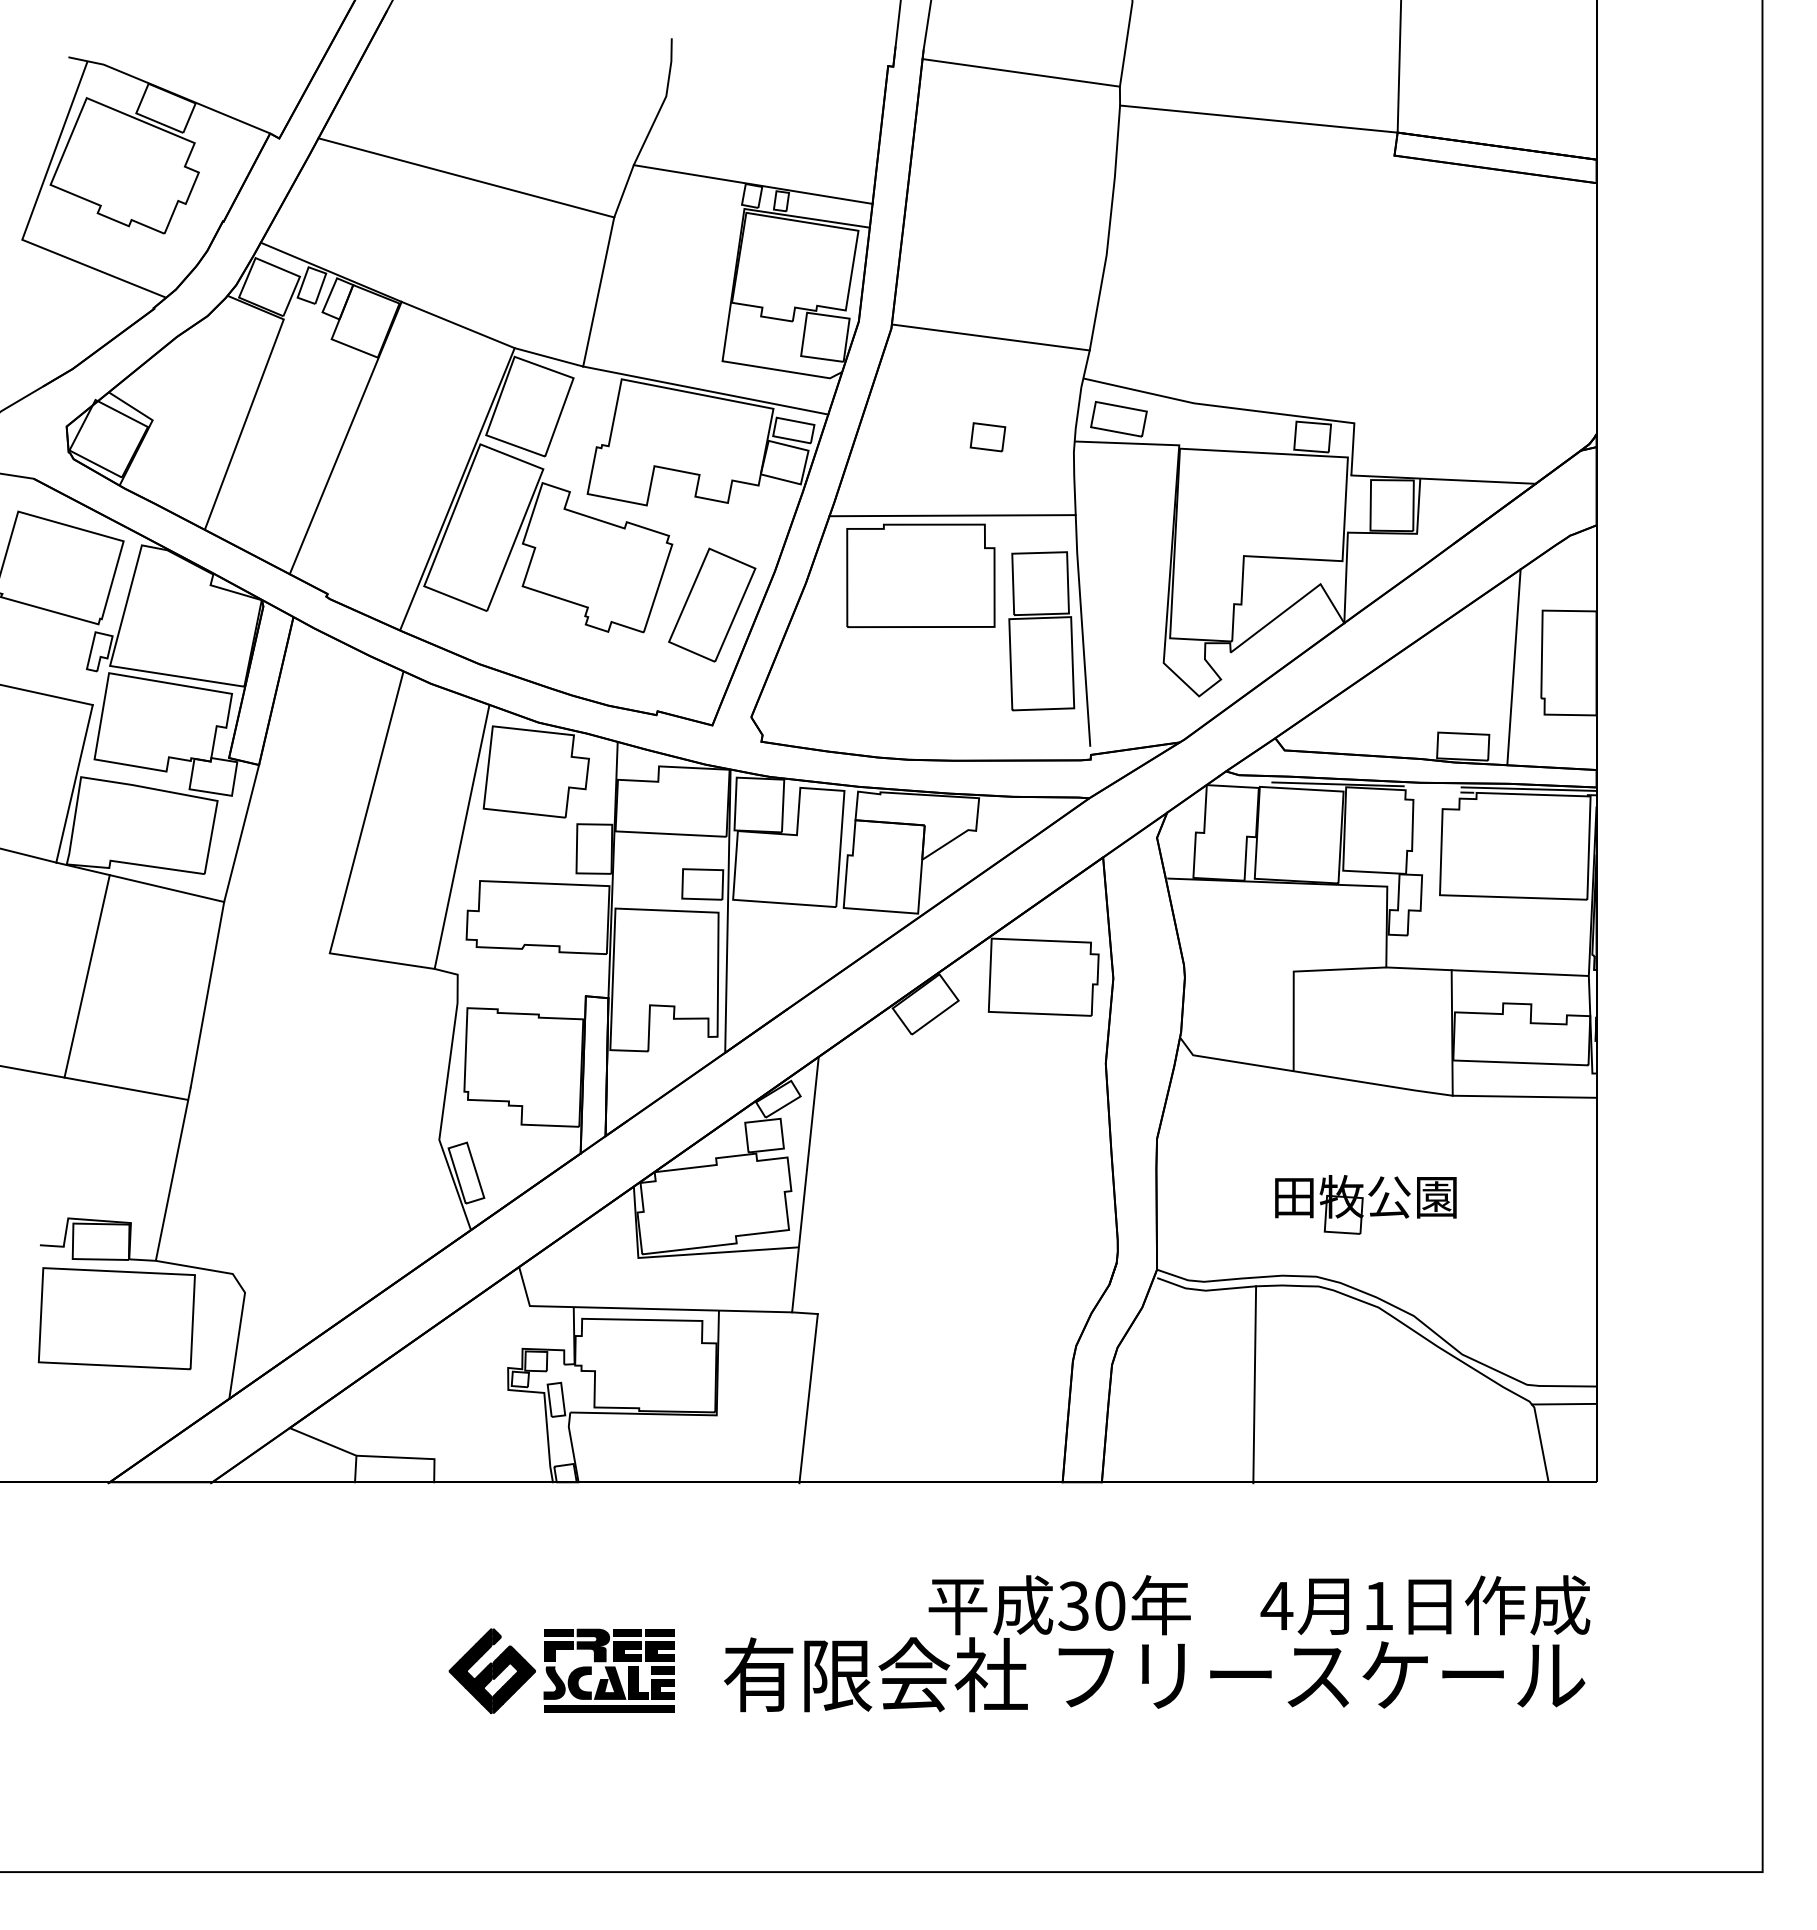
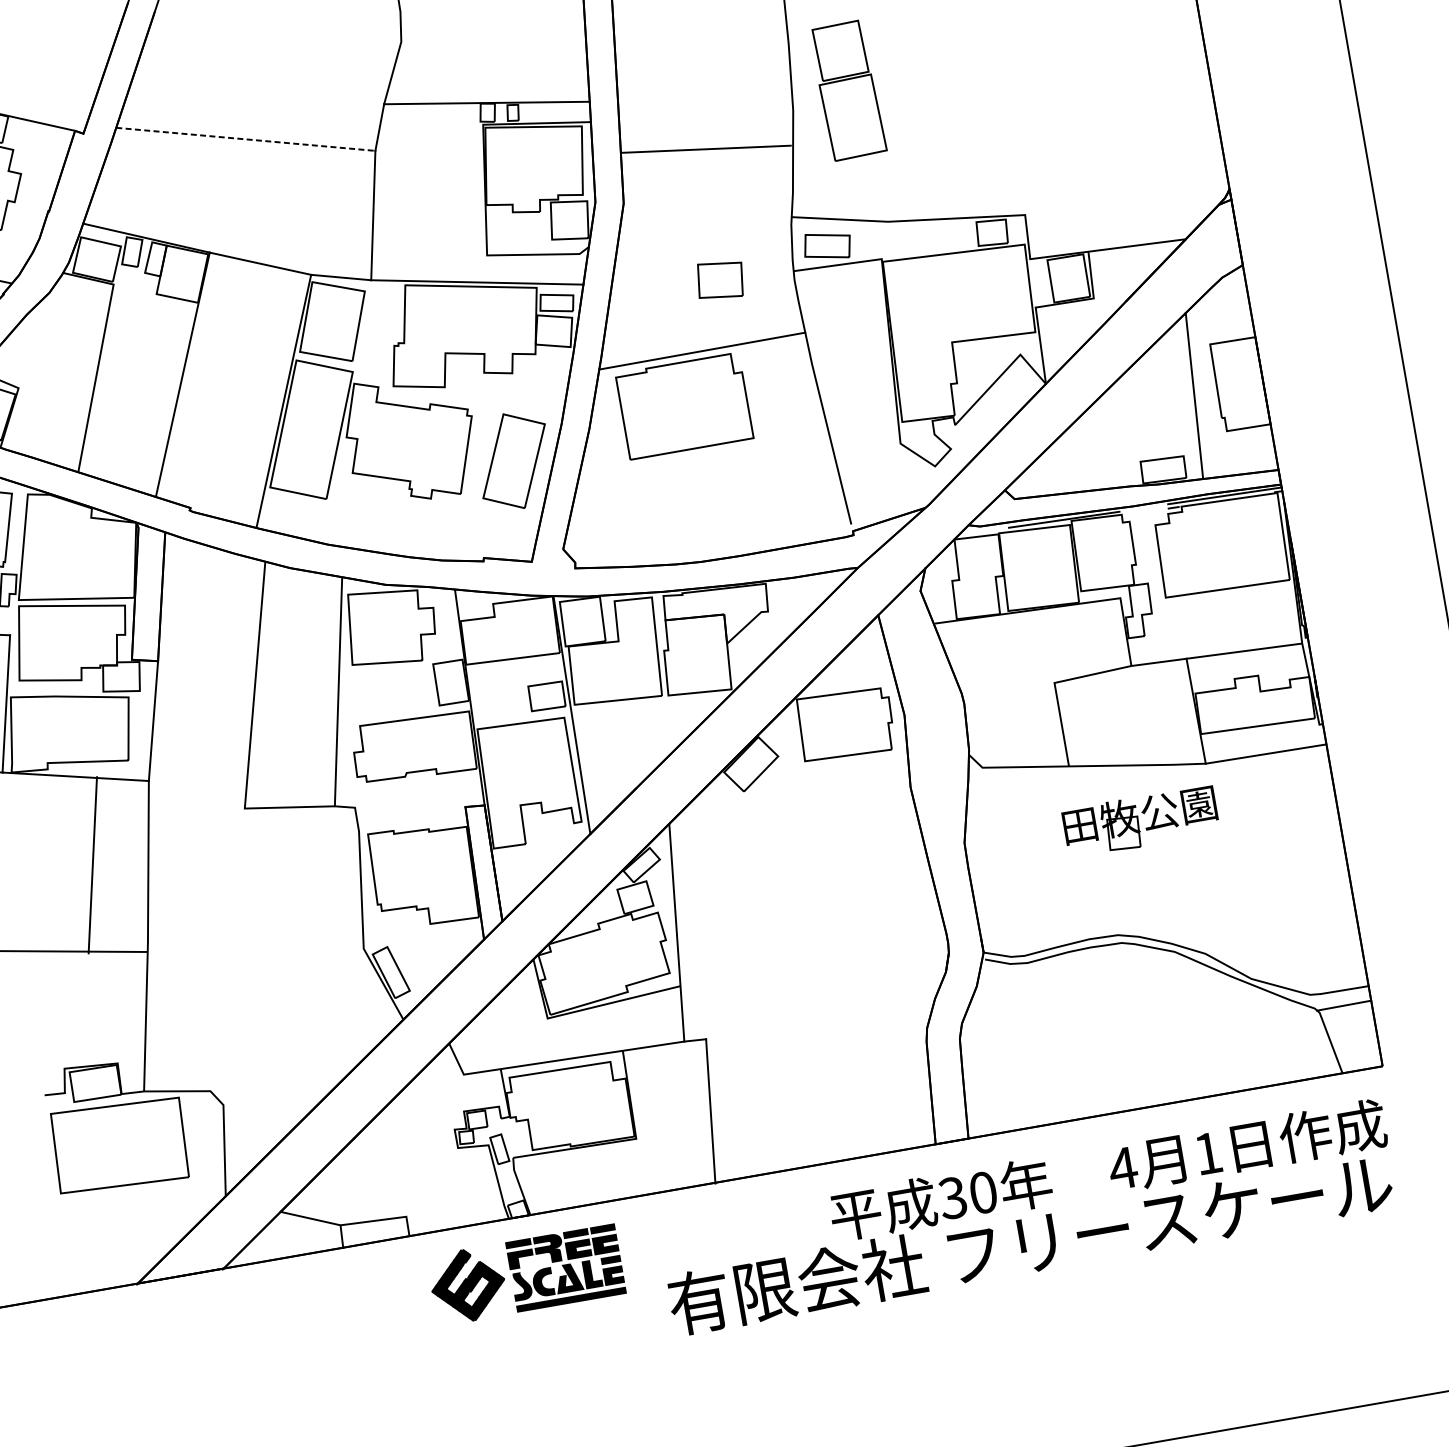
line: (466, 178) -> (246, 139), solid -> dashed
line: (990, 337) -> (705, 149), moved
part: (987, 437) -> (720, 280), size x1.6
part: (1041, 631) -> (848, 90), moved
line: (86, 976) -> (92, 865), moved
part: (1365, 1204) -> (1140, 821), moved
line: (1254, 1384) -> (1082, 1034), removed
text: (1157, 1643) -> (1028, 1217), moved
part: (561, 1670) -> (526, 1274), moved

